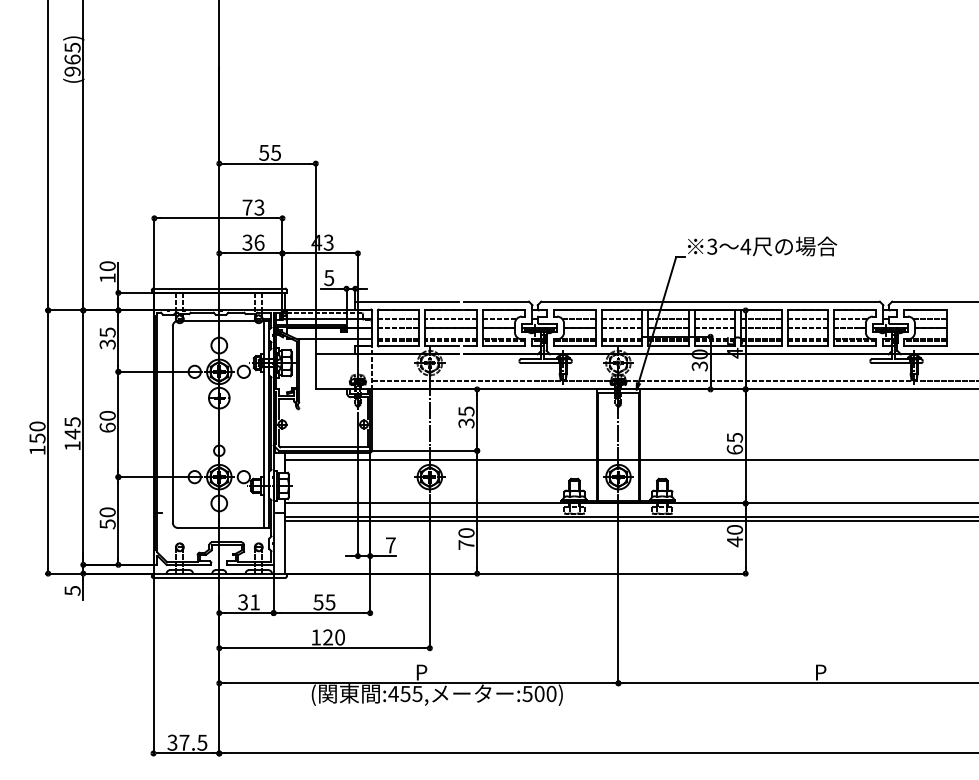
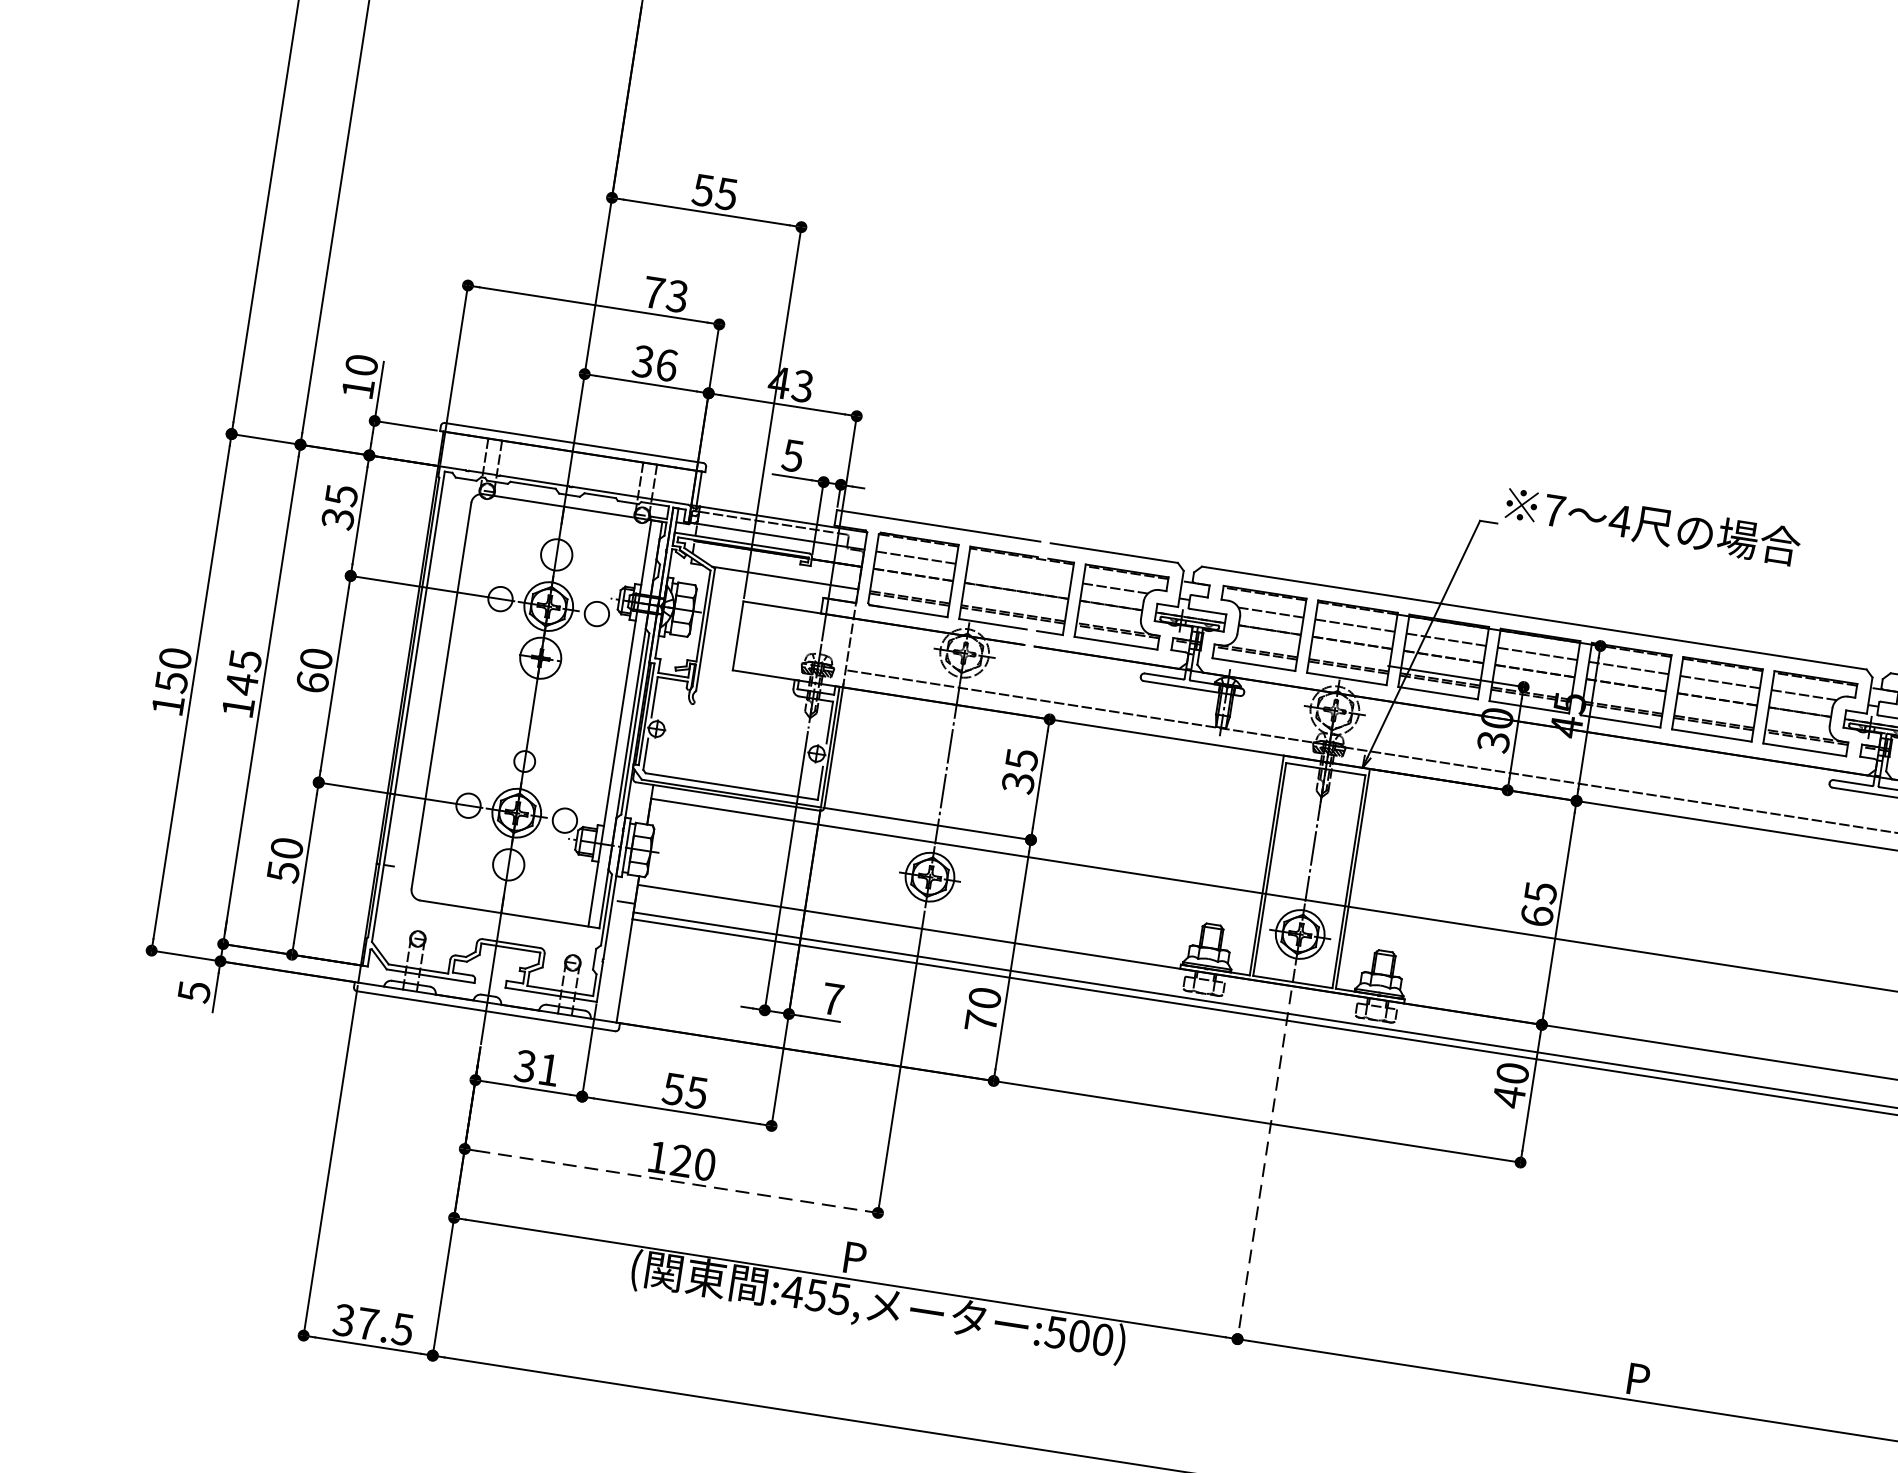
text: (712, 246) -> (1554, 510), 3 -> 7
line: (450, 319) -> (1018, 574), removed
line: (618, 590) -> (1265, 1157), solid -> dashed
line: (325, 648) -> (673, 1181), solid -> dashed

